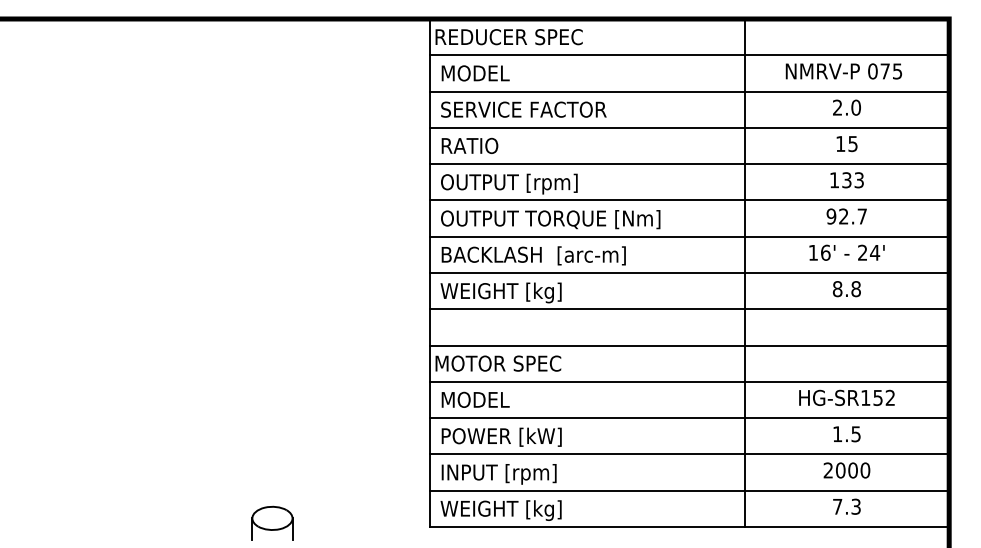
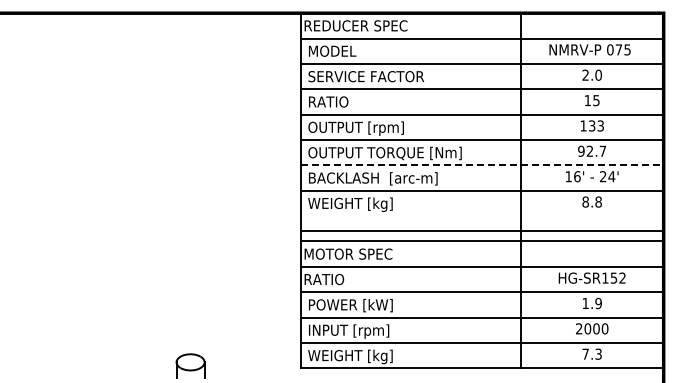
line: (690, 236) -> (482, 165), solid -> dashed
line: (688, 309) -> (481, 231), moved
text: (472, 399) -> (330, 279), MODEL -> RATIO
text: (855, 432) -> (598, 302), 1.5 -> 1.9

